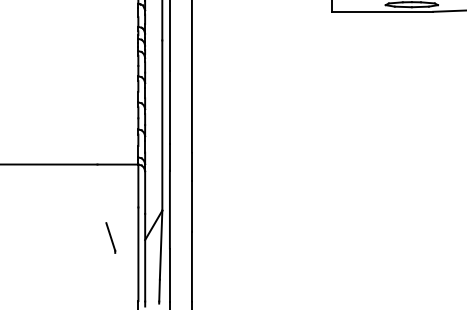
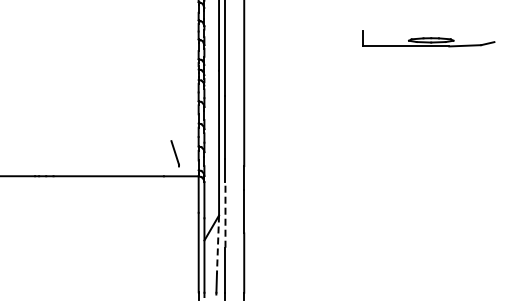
line: (169, 209) -> (225, 214), solid -> dashed
line: (109, 237) -> (174, 153), moved
line: (160, 245) -> (217, 245), solid -> dashed

